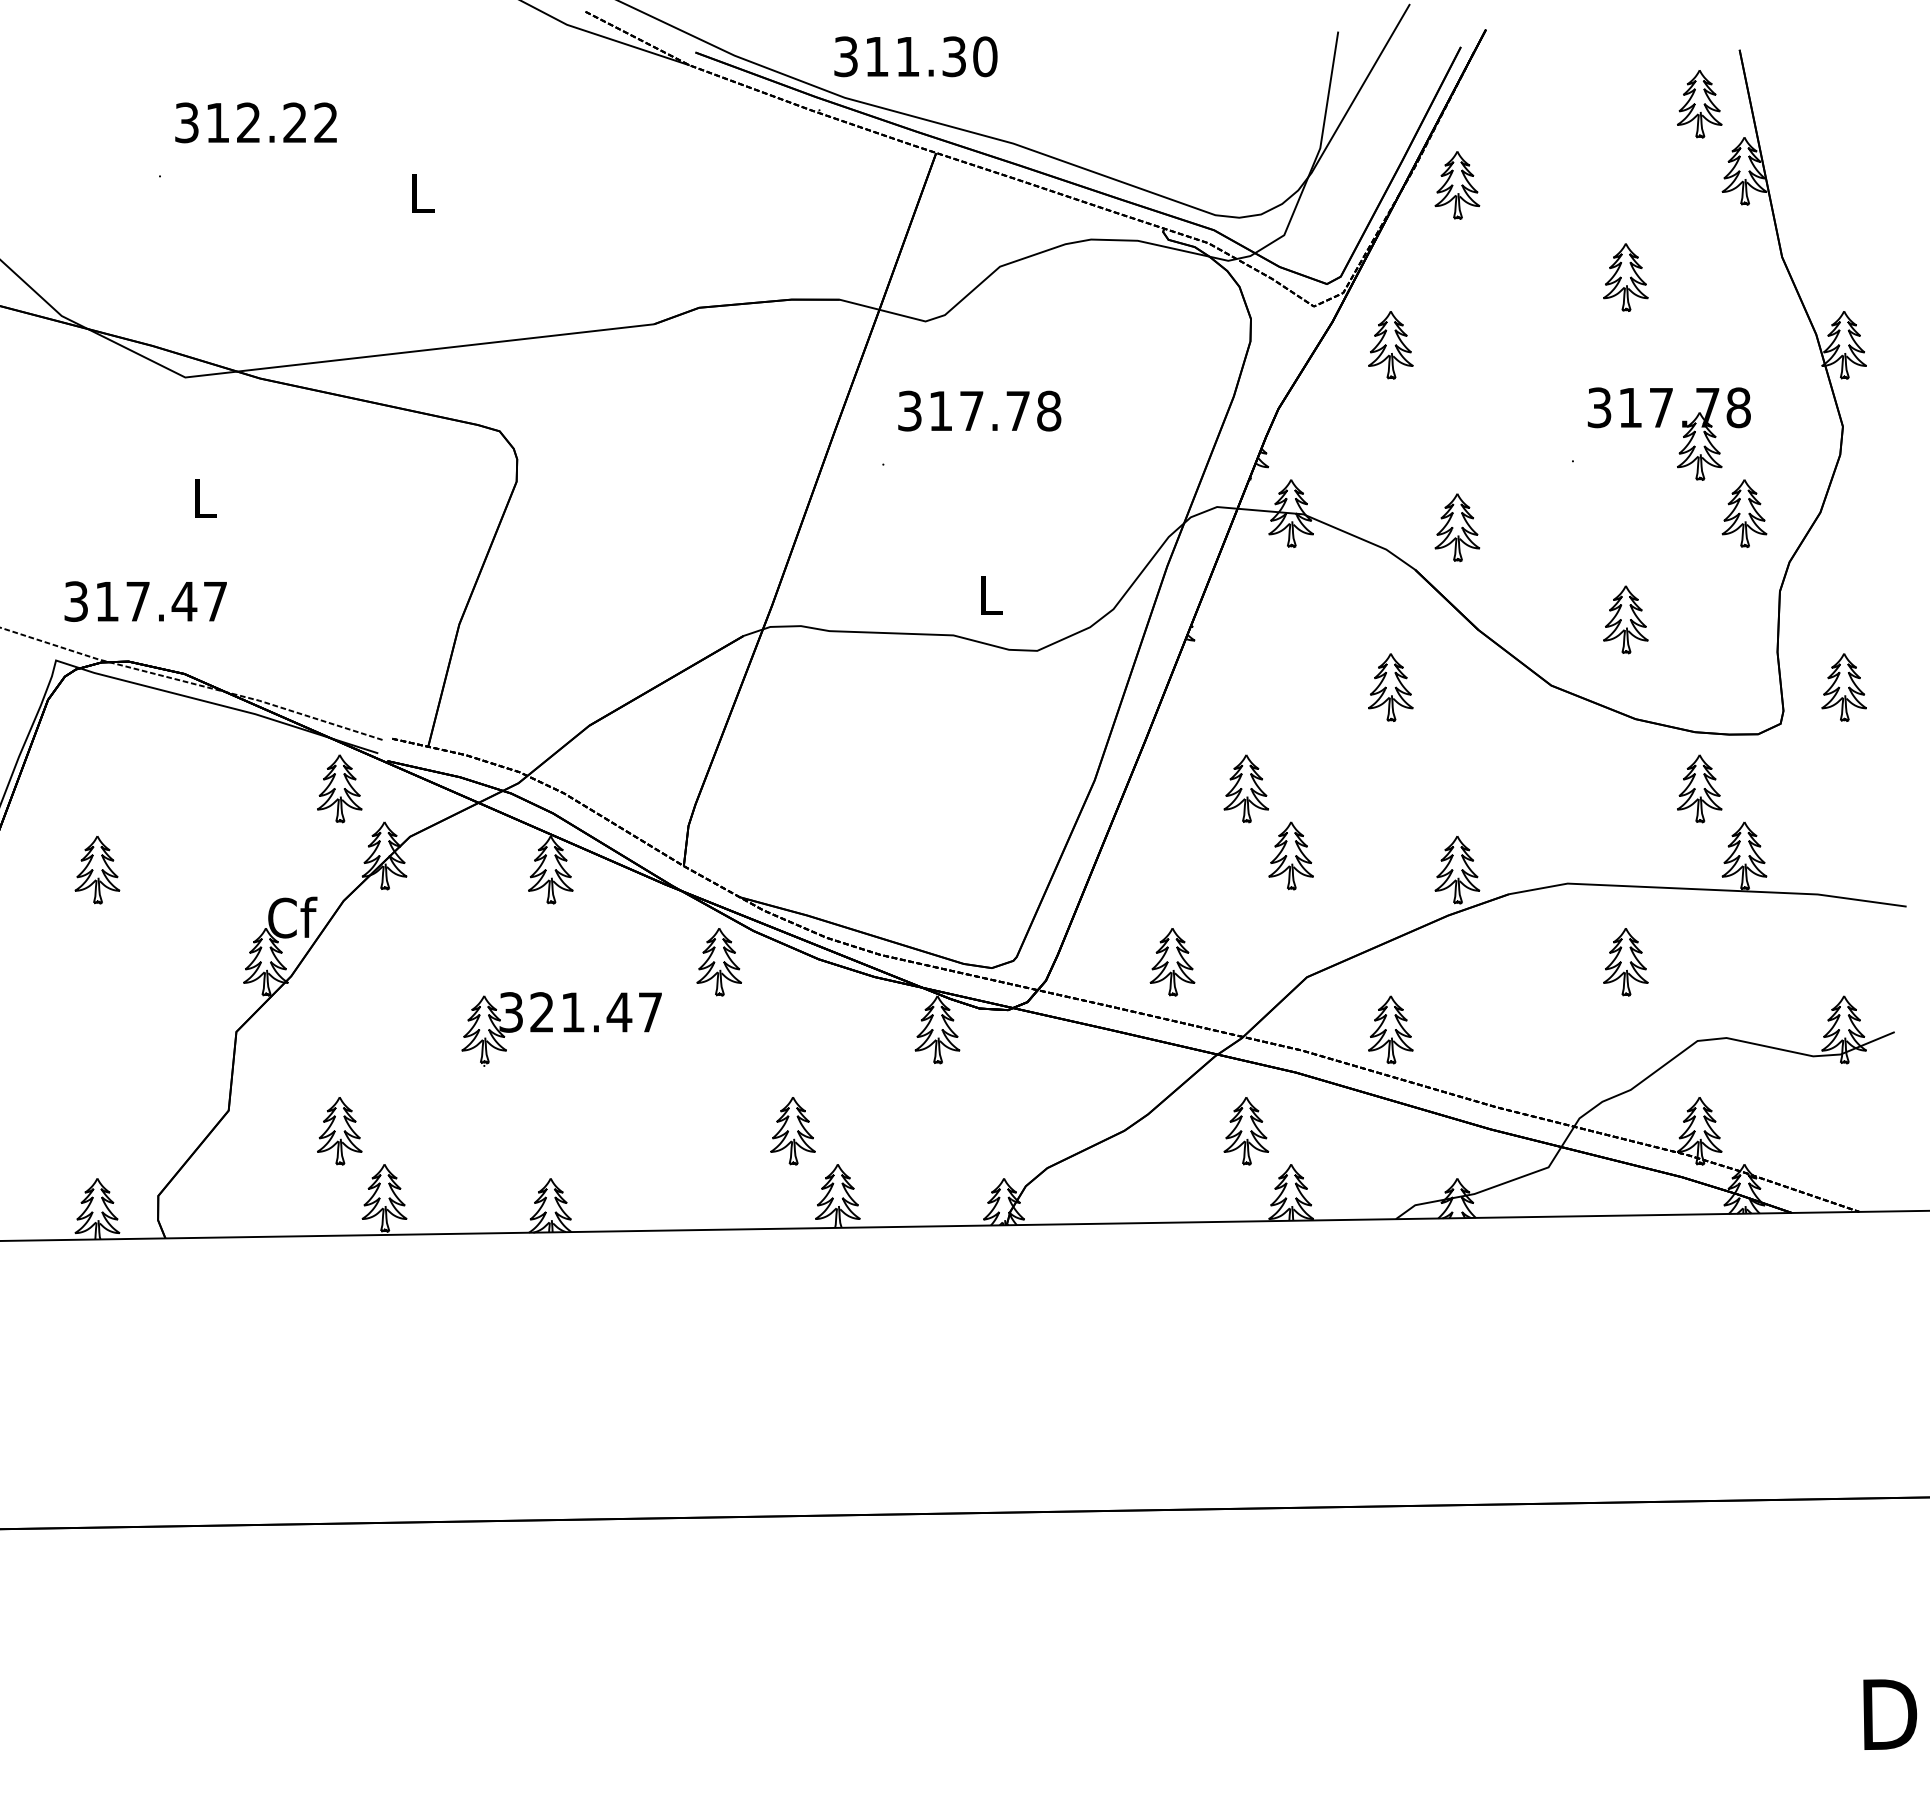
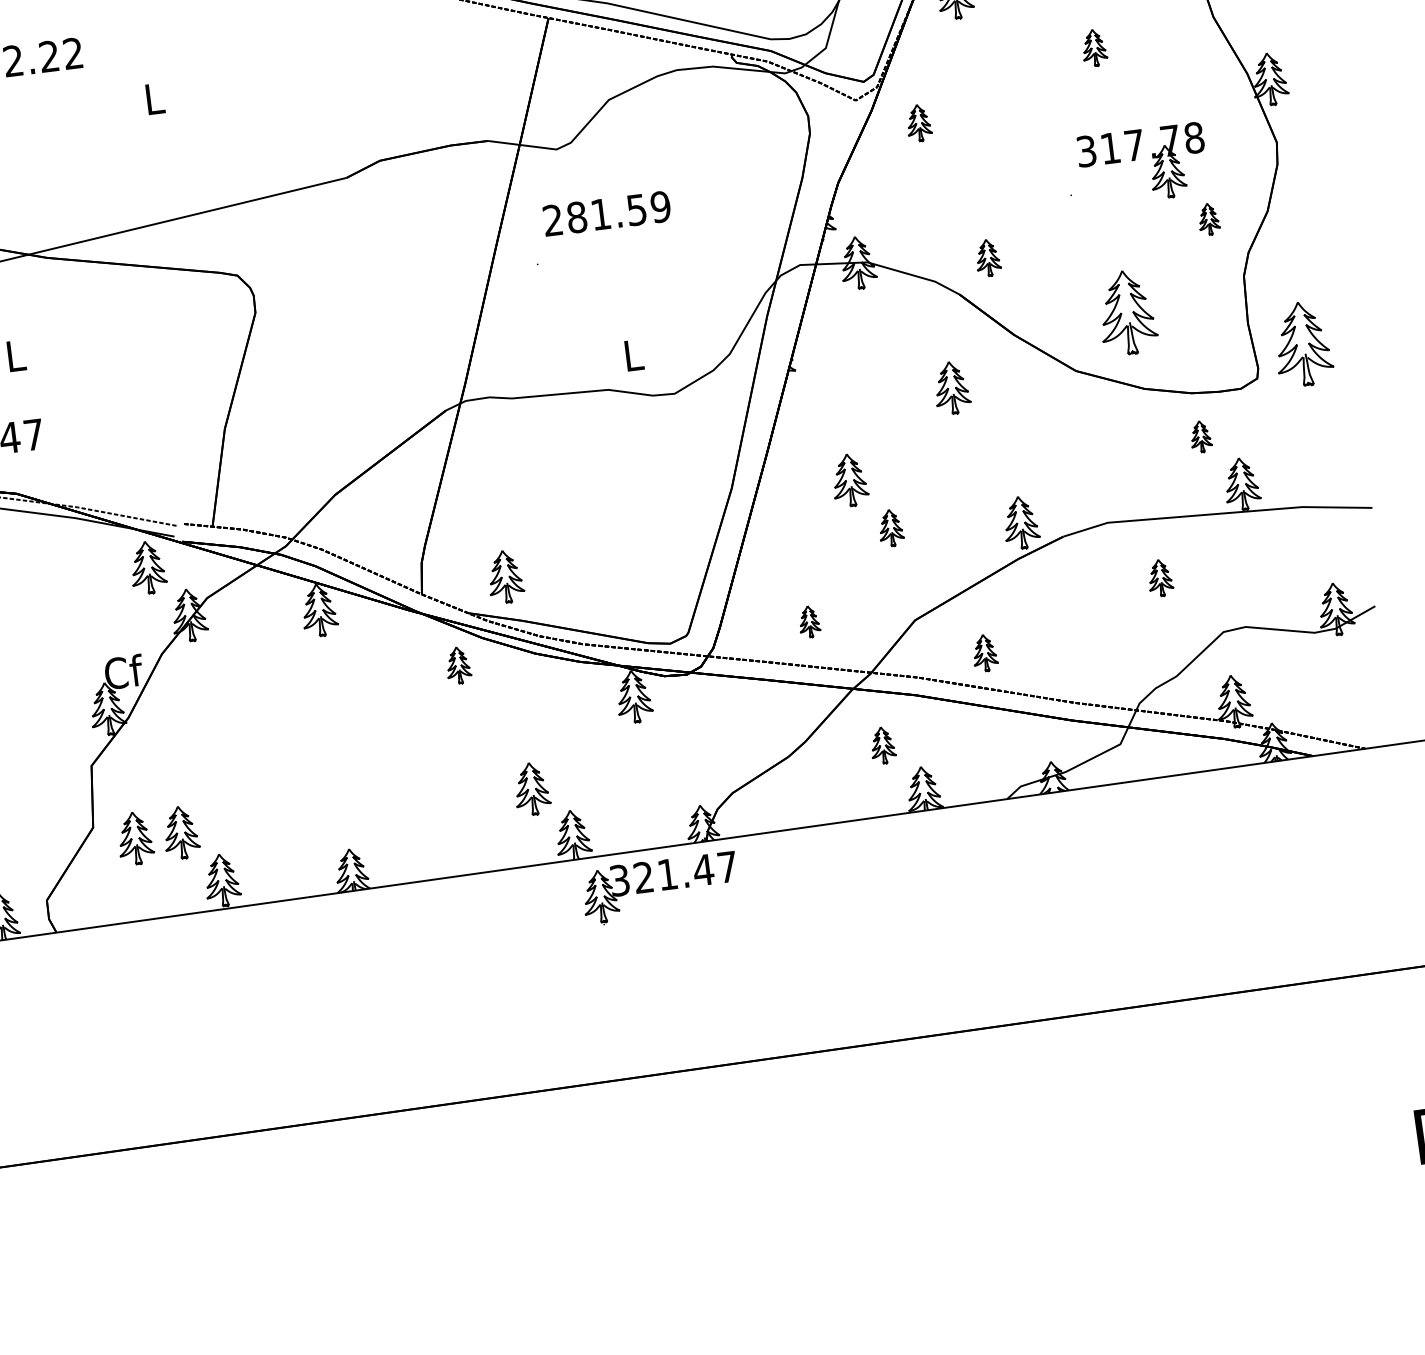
part: (1625, 277) -> (1094, 48), size x0.7
part: (1390, 345) -> (918, 123), size x0.7
text: (979, 410) -> (606, 213), 317.78 -> 281.59
part: (1744, 513) -> (1209, 219), size x0.6
part: (1457, 527) -> (988, 257), size x0.7
part: (1625, 619) -> (1127, 312), size x1.6
part: (1843, 687) -> (1302, 344), size x1.6
part: (1699, 788) -> (1200, 436), size x0.6
part: (1290, 855) -> (890, 527), size x0.7
part: (792, 857) -> (505, 577), added
part: (718, 962) -> (458, 665), size x0.7
part: (1172, 962) -> (809, 621), size x0.6
part: (1625, 962) -> (1160, 578), size x0.7
part: (561, 1029) -> (660, 888), moved
part: (1390, 1029) -> (984, 652), size x0.7
part: (280, 1131) -> (135, 838), added
part: (1246, 1131) -> (883, 745), size x0.7

